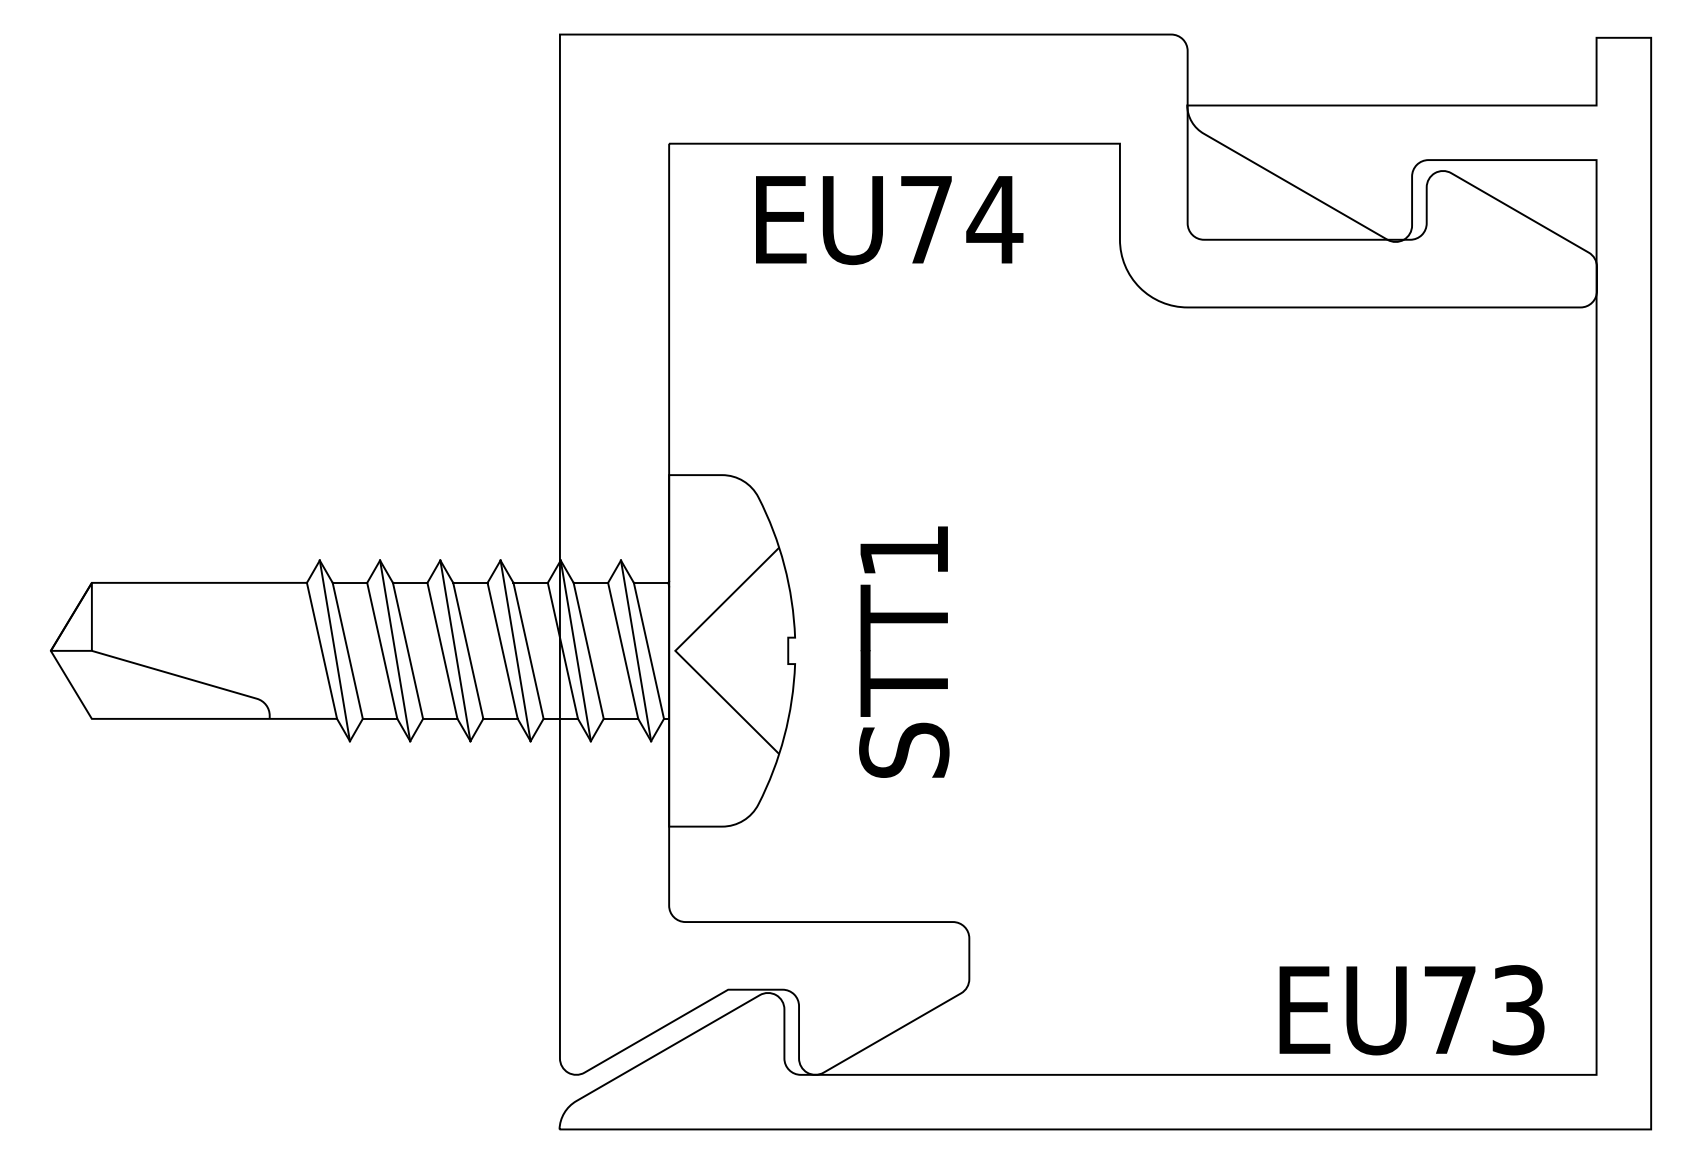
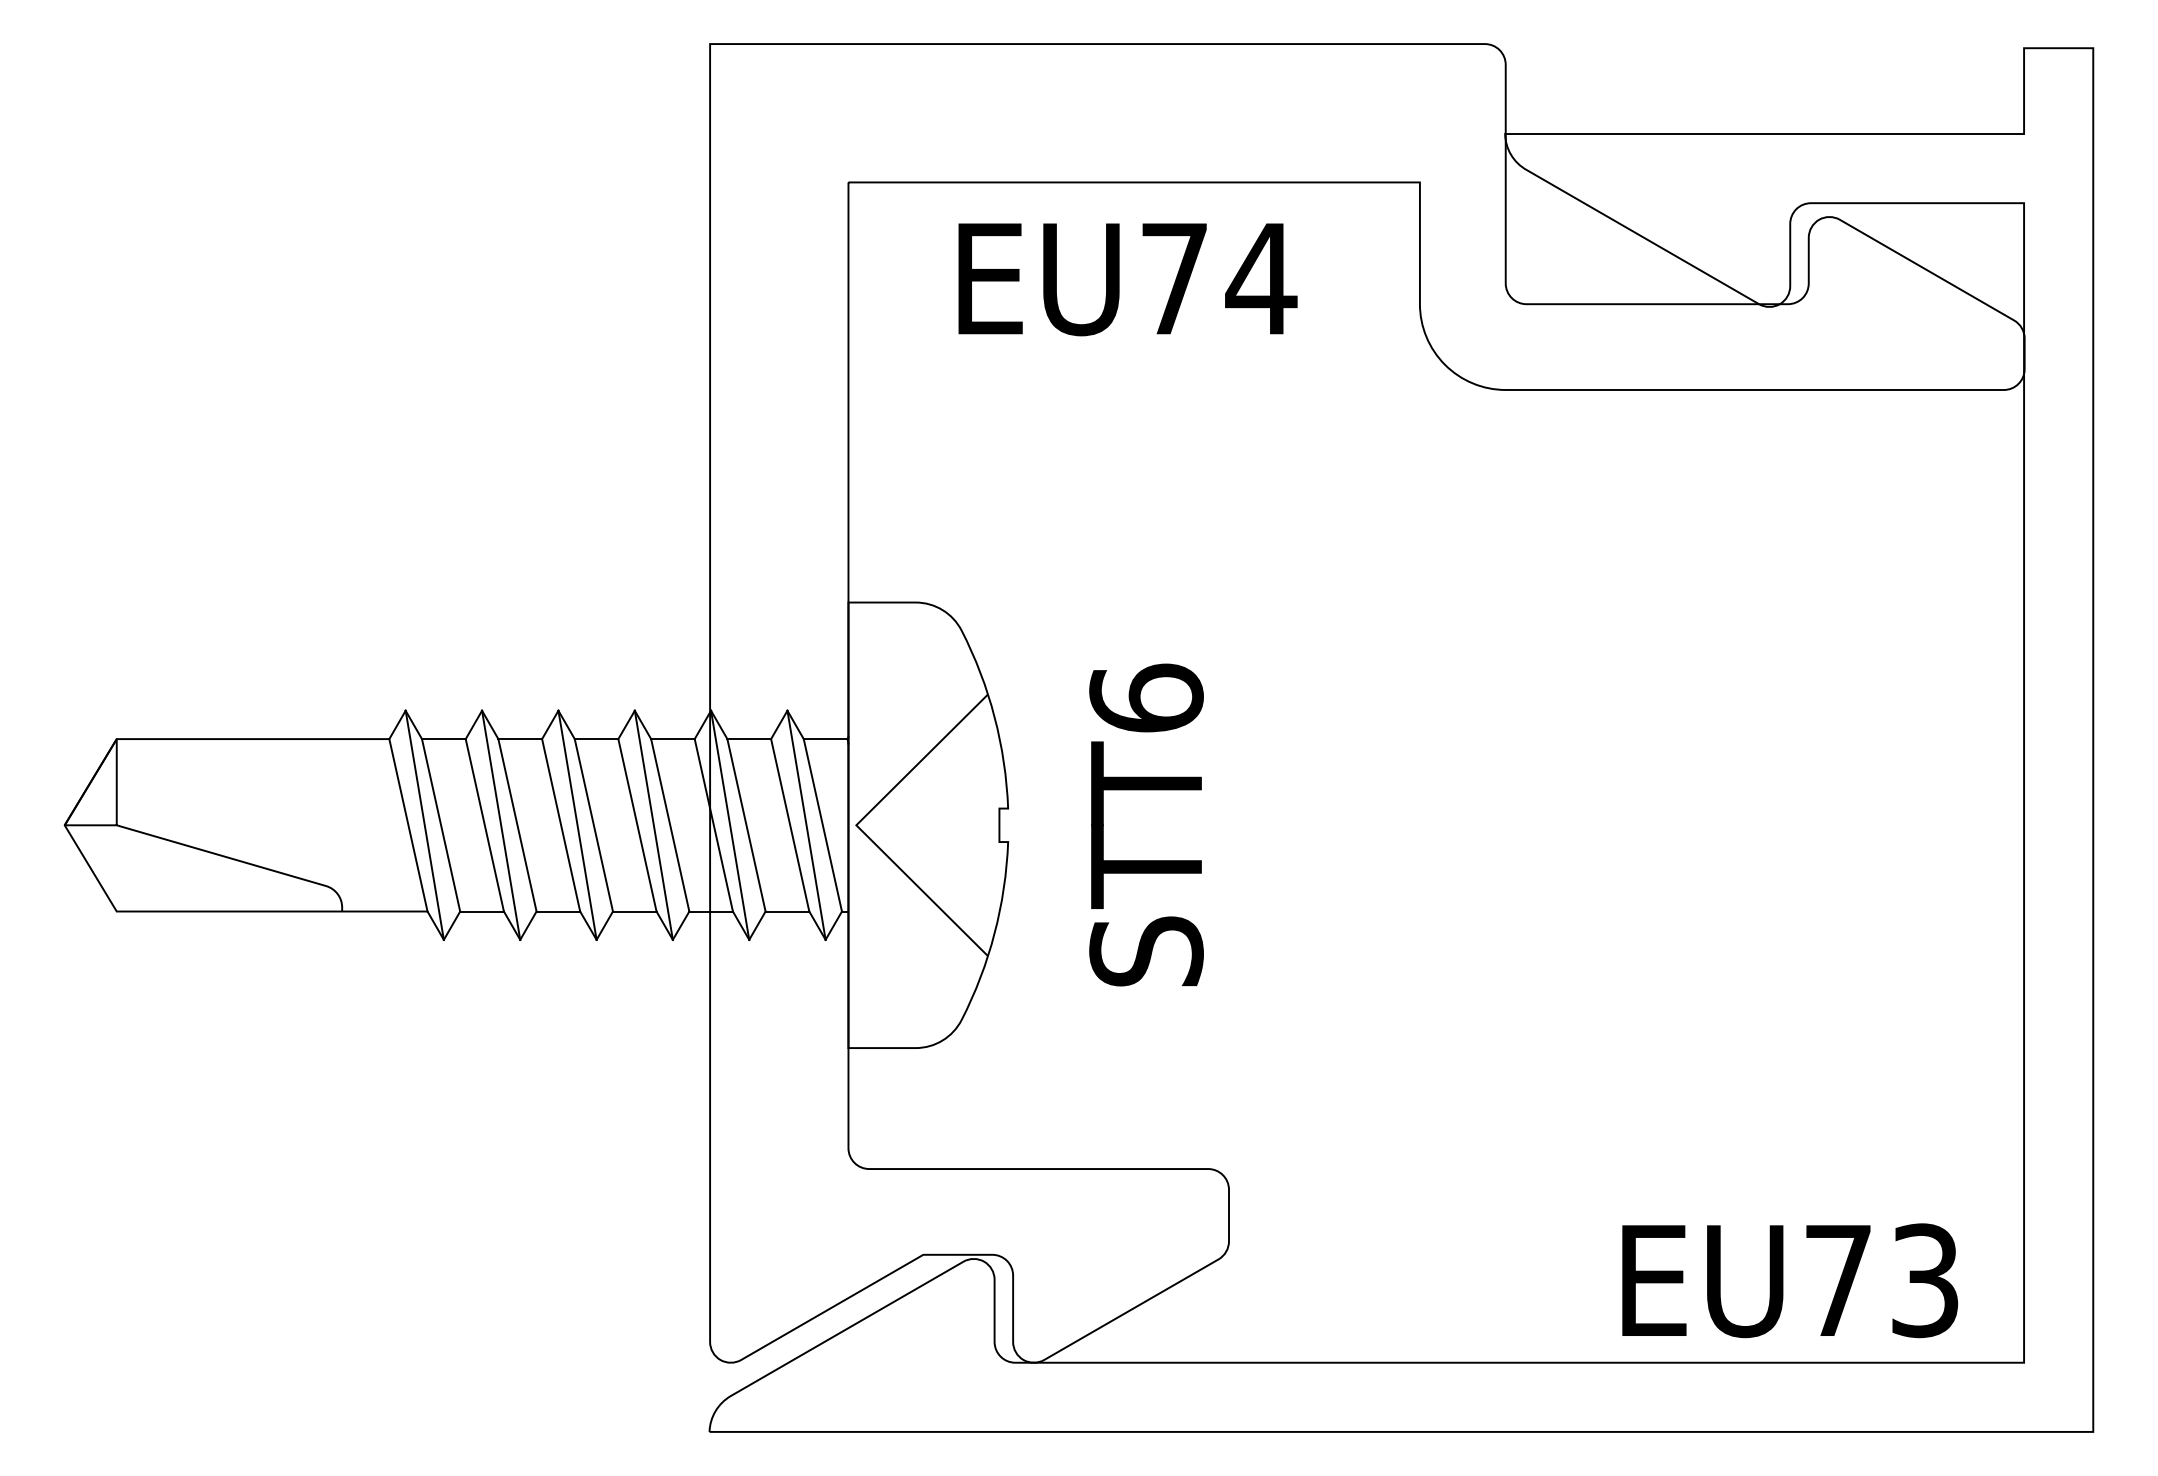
text: (904, 550) -> (1146, 697), STT1 -> STT6

